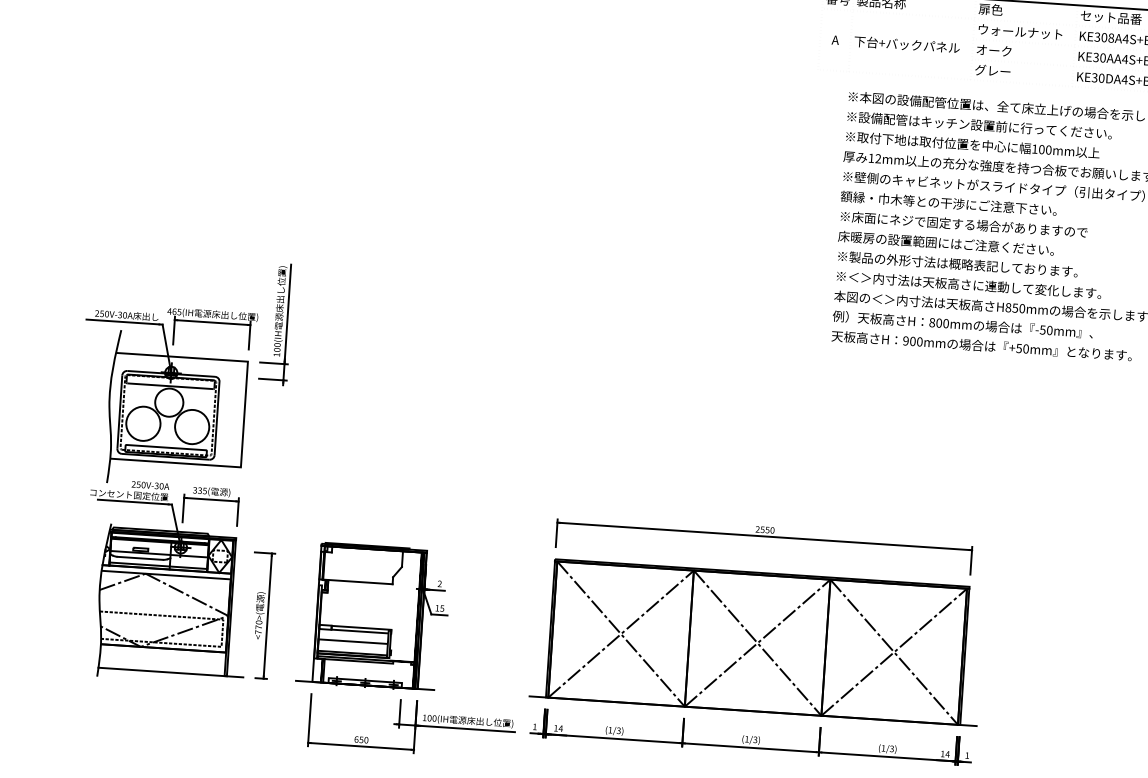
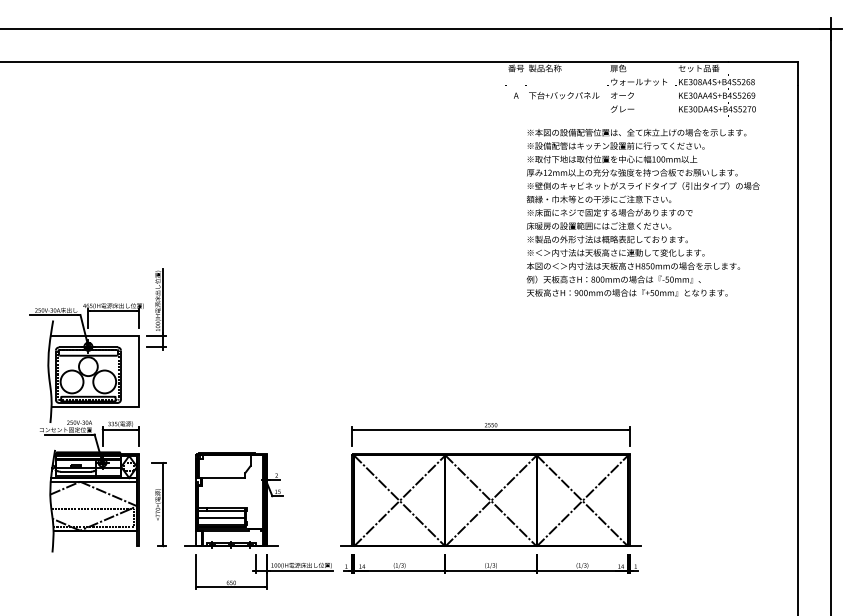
line: (169, 672) -> (100, 546), removed

